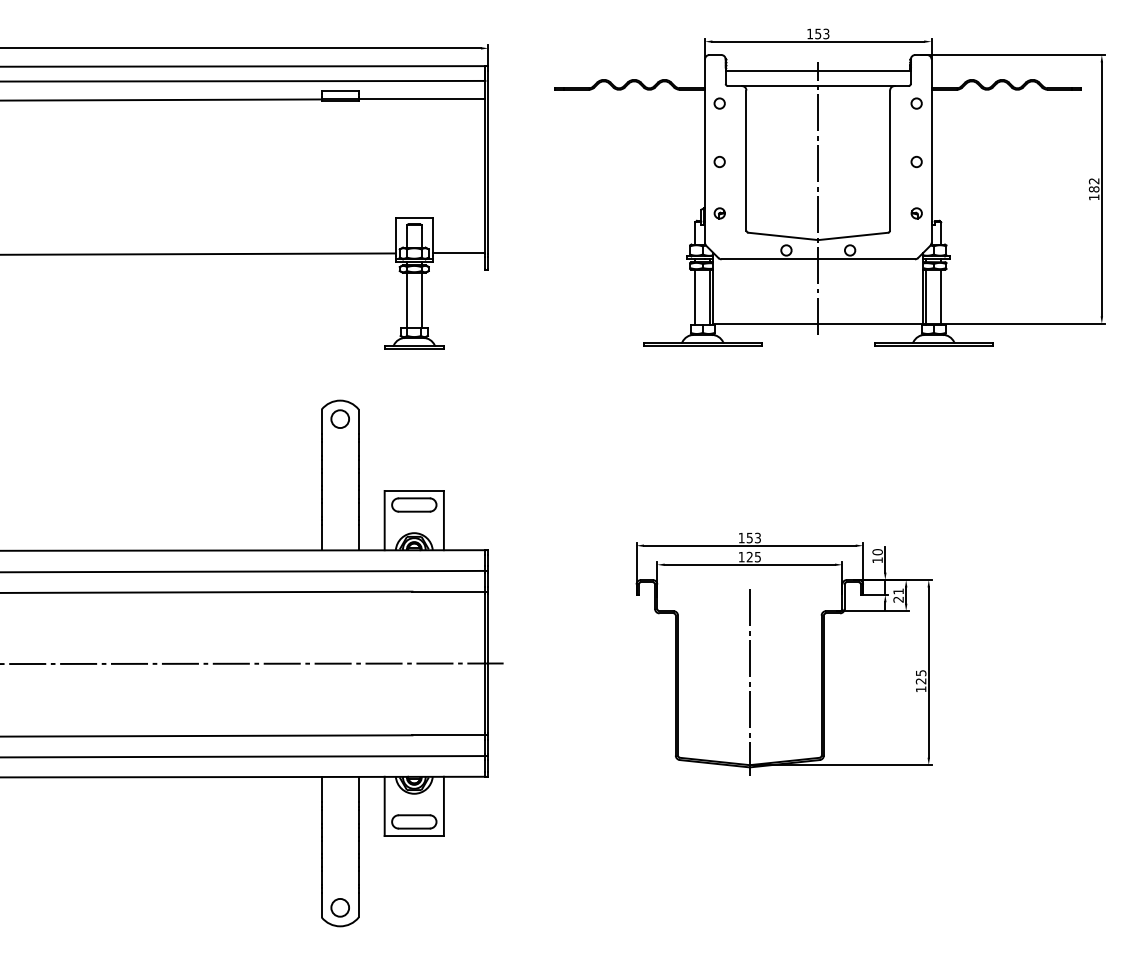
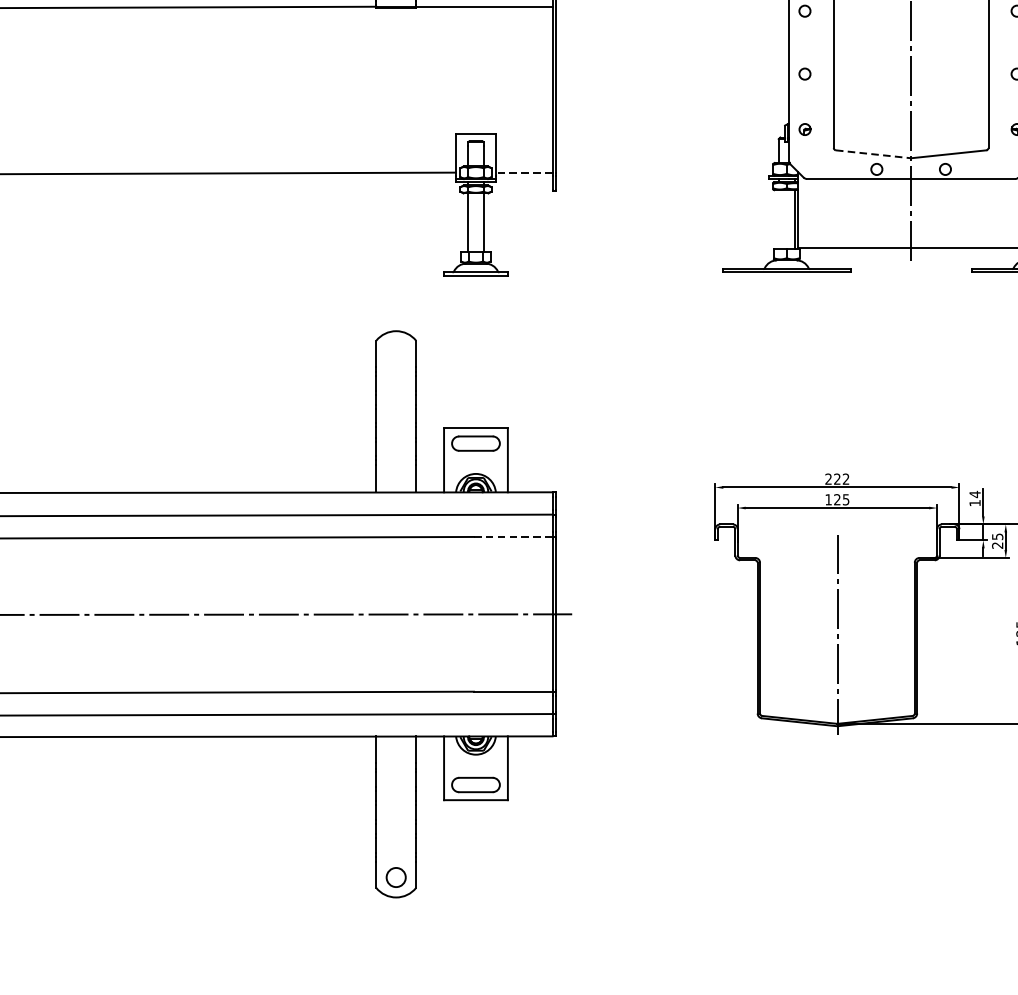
line: (783, 236) -> (873, 154), solid -> dashed
line: (458, 253) -> (523, 172), solid -> dashed
line: (695, 296) -> (778, 219), removed
circle: (339, 418) -> (395, 350), removed
text: (749, 537) -> (837, 478), 153 -> 222
text: (877, 551) -> (974, 493), 10 -> 14
line: (449, 591) -> (513, 536), solid -> dashed
text: (898, 591) -> (997, 536), 21 -> 25

